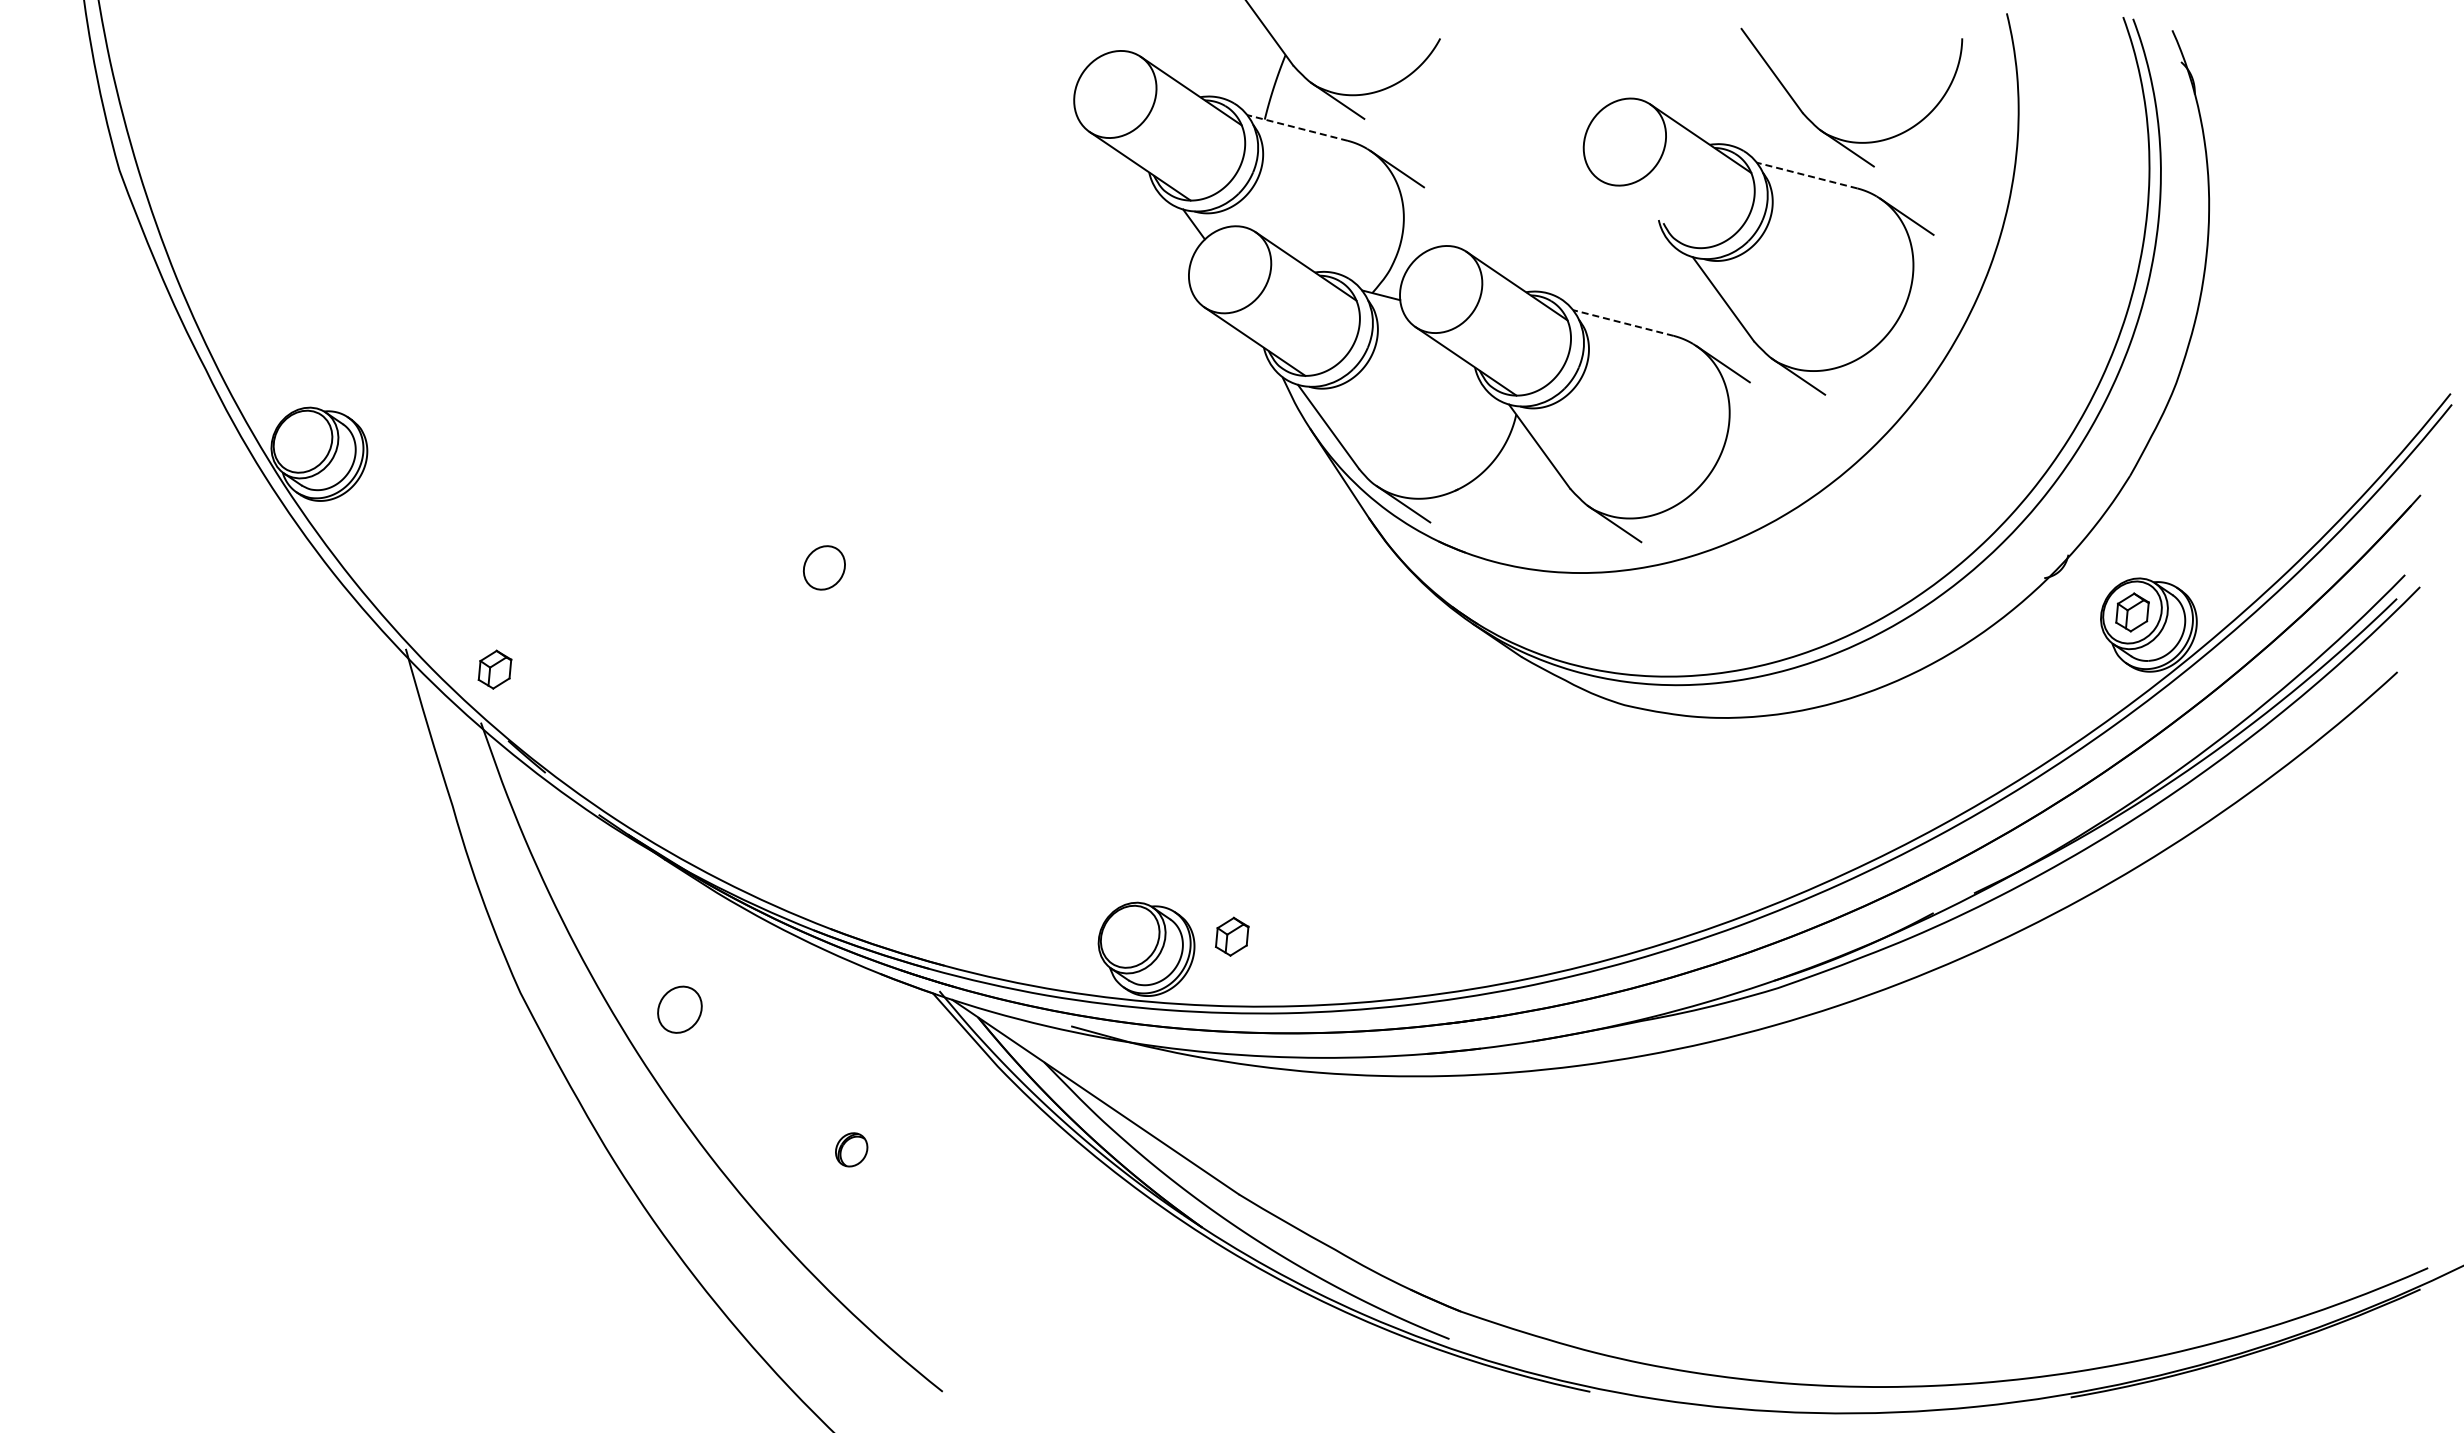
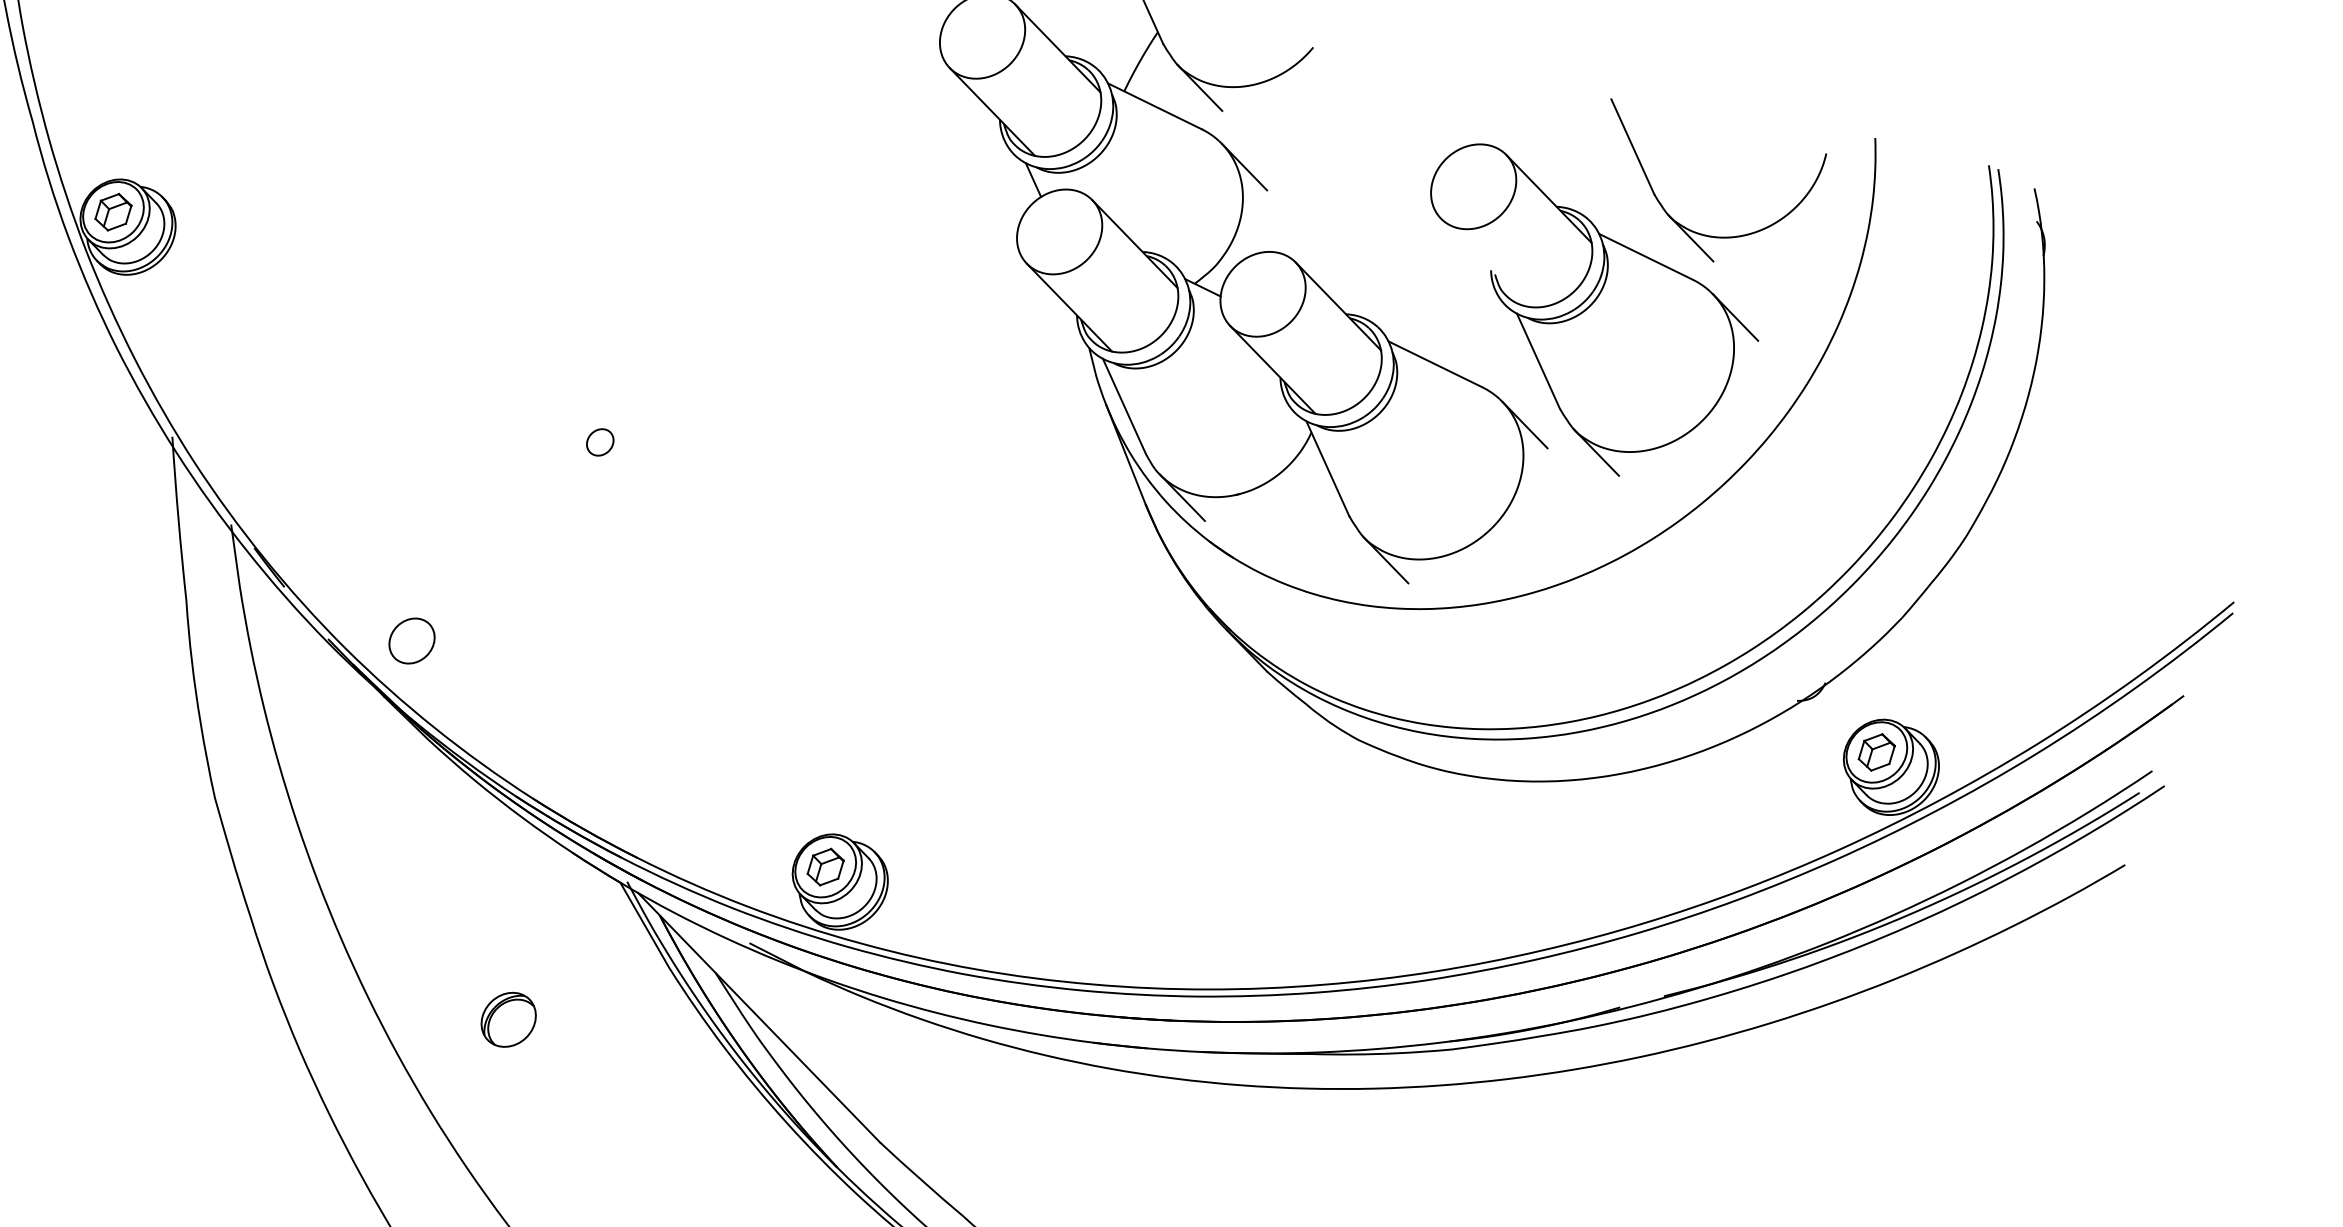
line: (1297, 127) -> (1154, 105), dashed -> solid
line: (1807, 175) -> (1646, 256), dashed -> solid
line: (1623, 323) -> (1435, 364), dashed -> solid
part: (824, 567) -> (600, 441), size x0.62
part: (494, 669) -> (113, 211), moved
part: (1232, 936) -> (826, 866), moved
part: (679, 1009) -> (411, 640), moved
part: (851, 1149) -> (508, 1019), size x1.67

